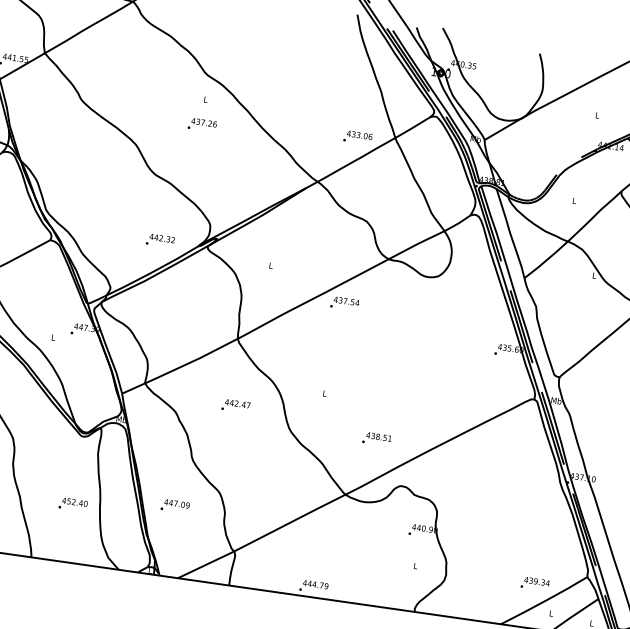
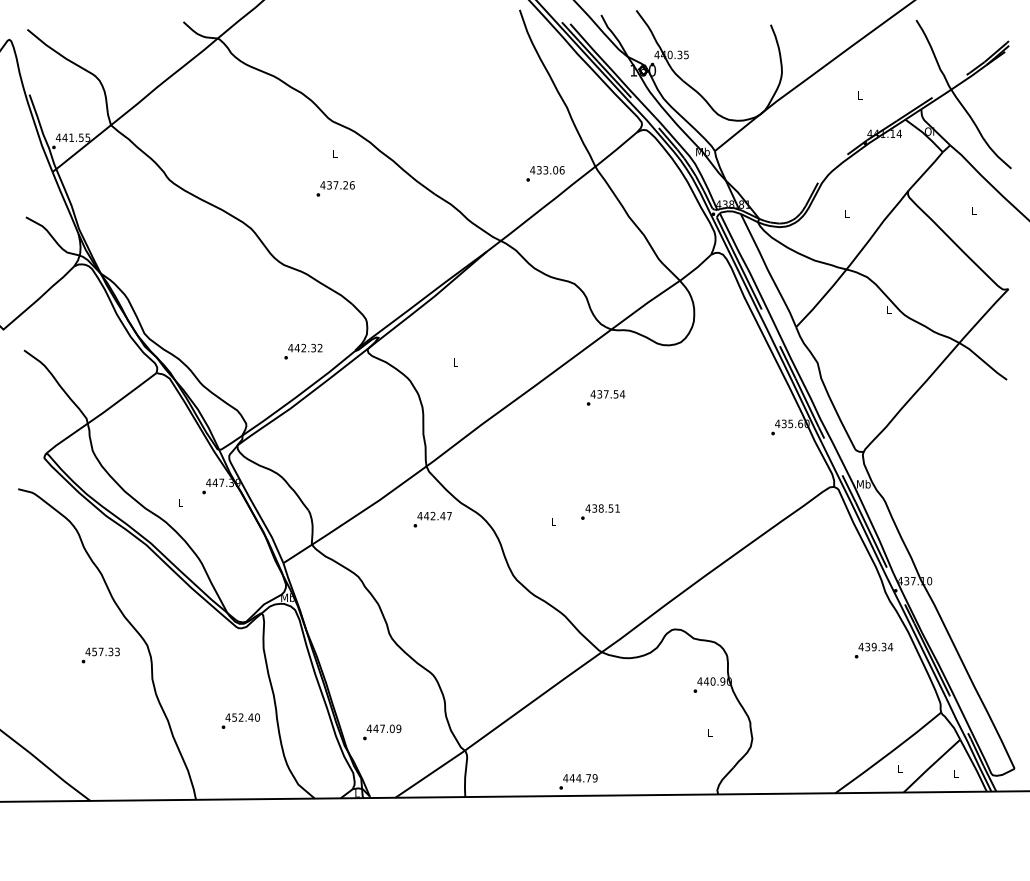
text: (345, 303) -> (606, 397), moved
text: (235, 406) -> (432, 519), moved
text: (377, 438) -> (600, 511), moved
text: (175, 506) -> (382, 732), moved
text: (534, 583) -> (873, 650), moved

